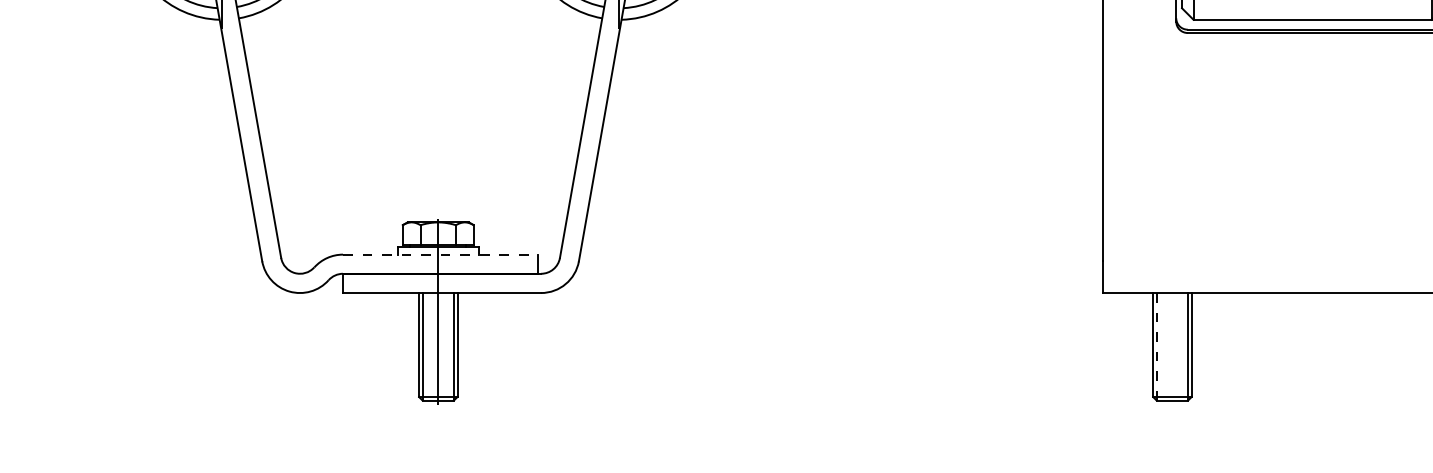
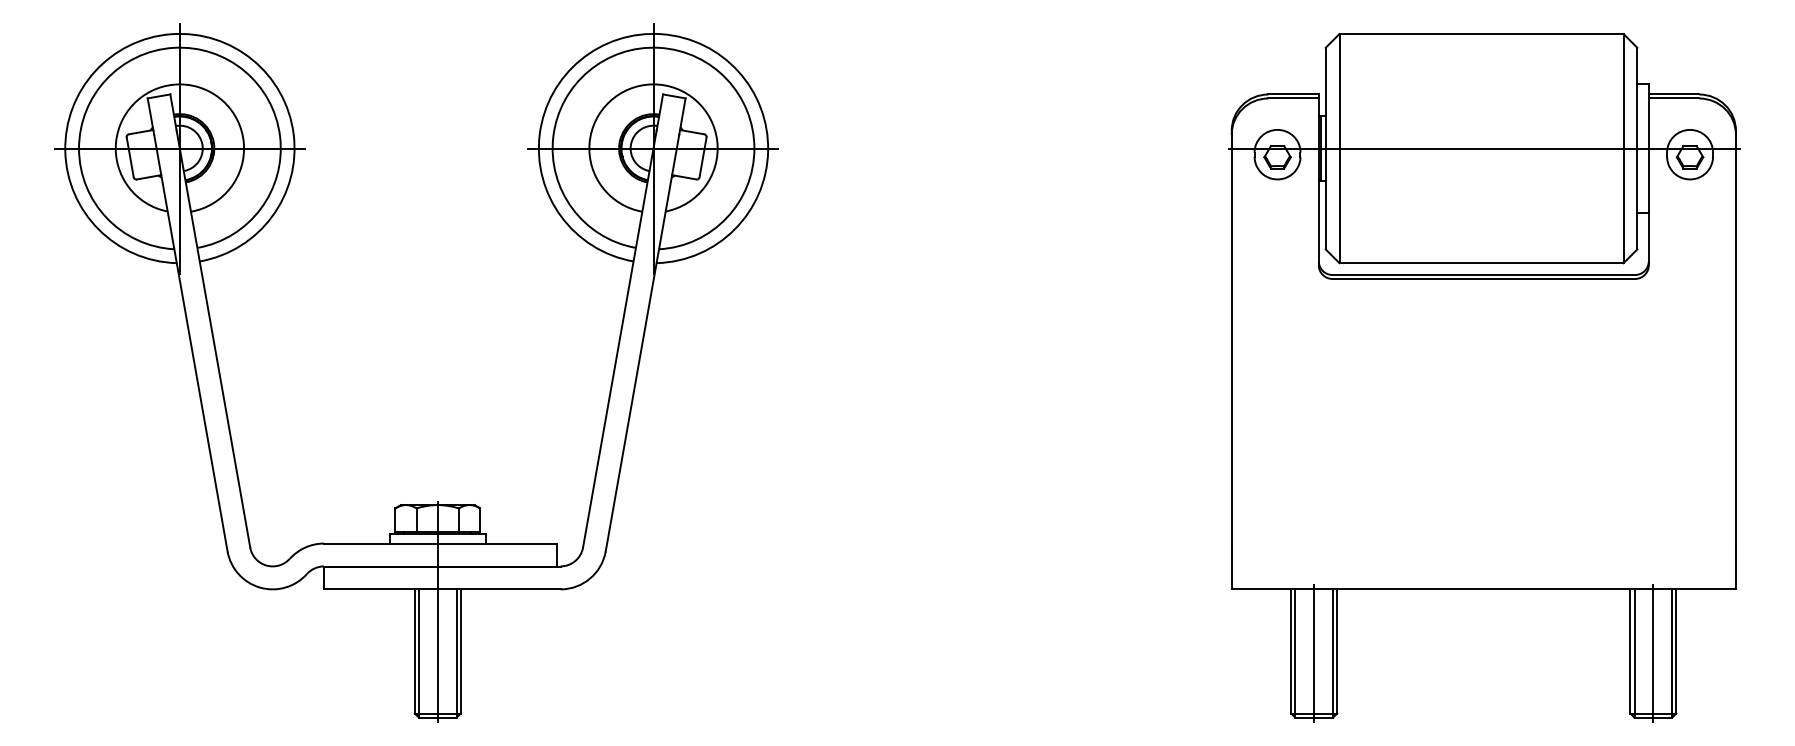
line: (441, 254) -> (441, 543), dashed -> solid
line: (1172, 346) -> (1314, 653), added
line: (1156, 347) -> (1295, 654), dashed -> solid

